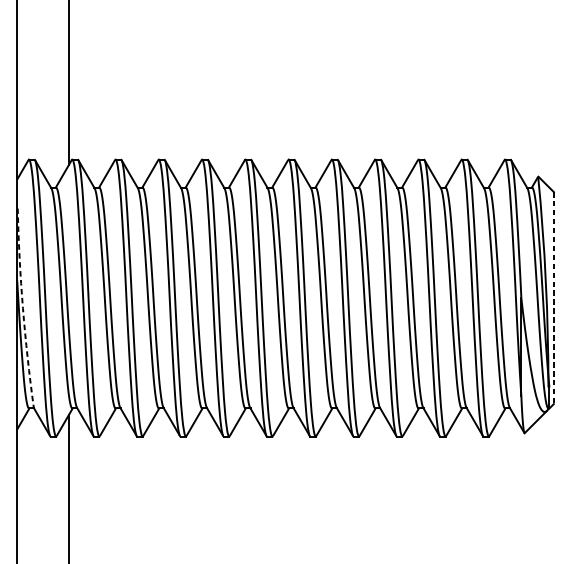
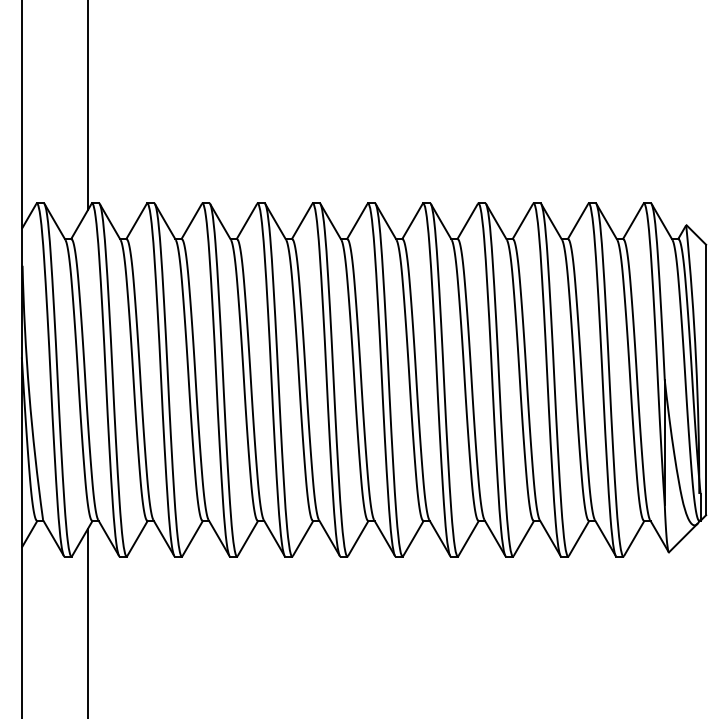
line: (554, 298) -> (706, 380), dashed -> solid
arc: (23, 308) -> (29, 393), dashed -> solid

